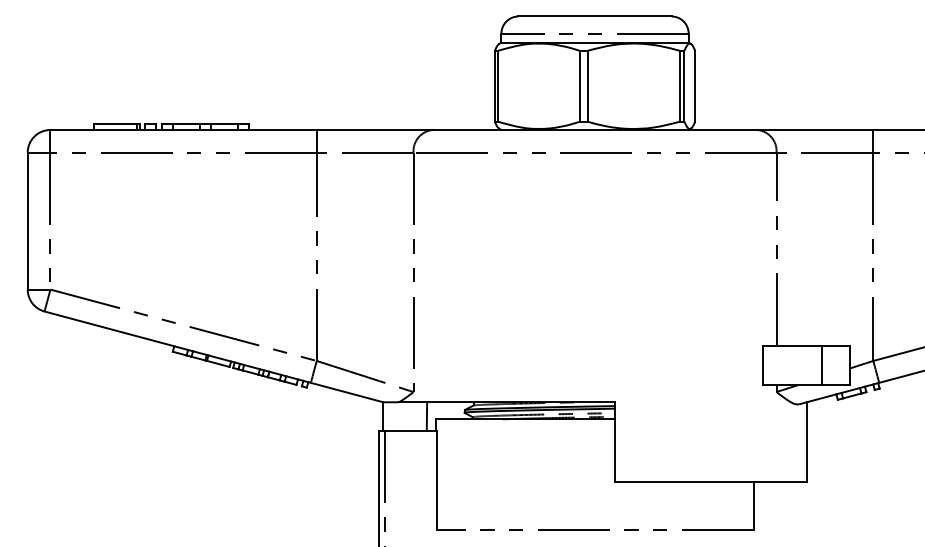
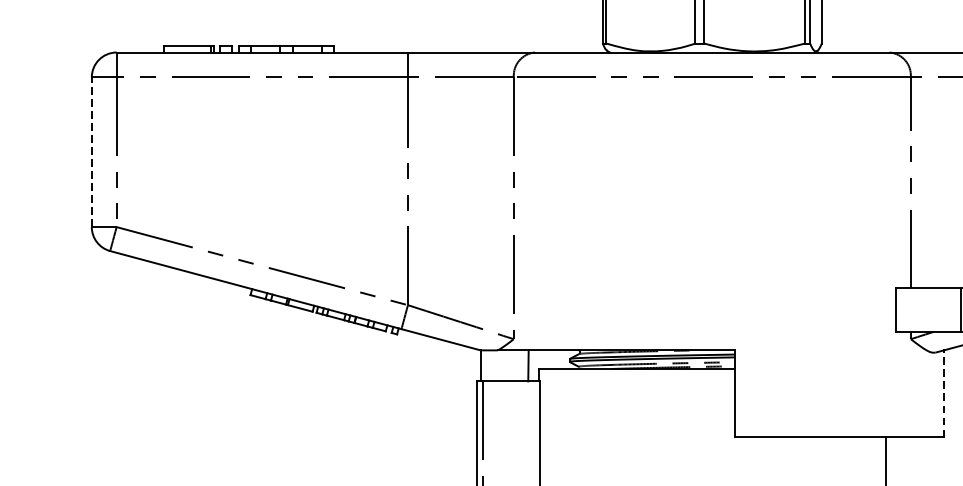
line: (27, 220) -> (91, 151), solid -> dashed
line: (806, 442) -> (943, 394), solid -> dashed

